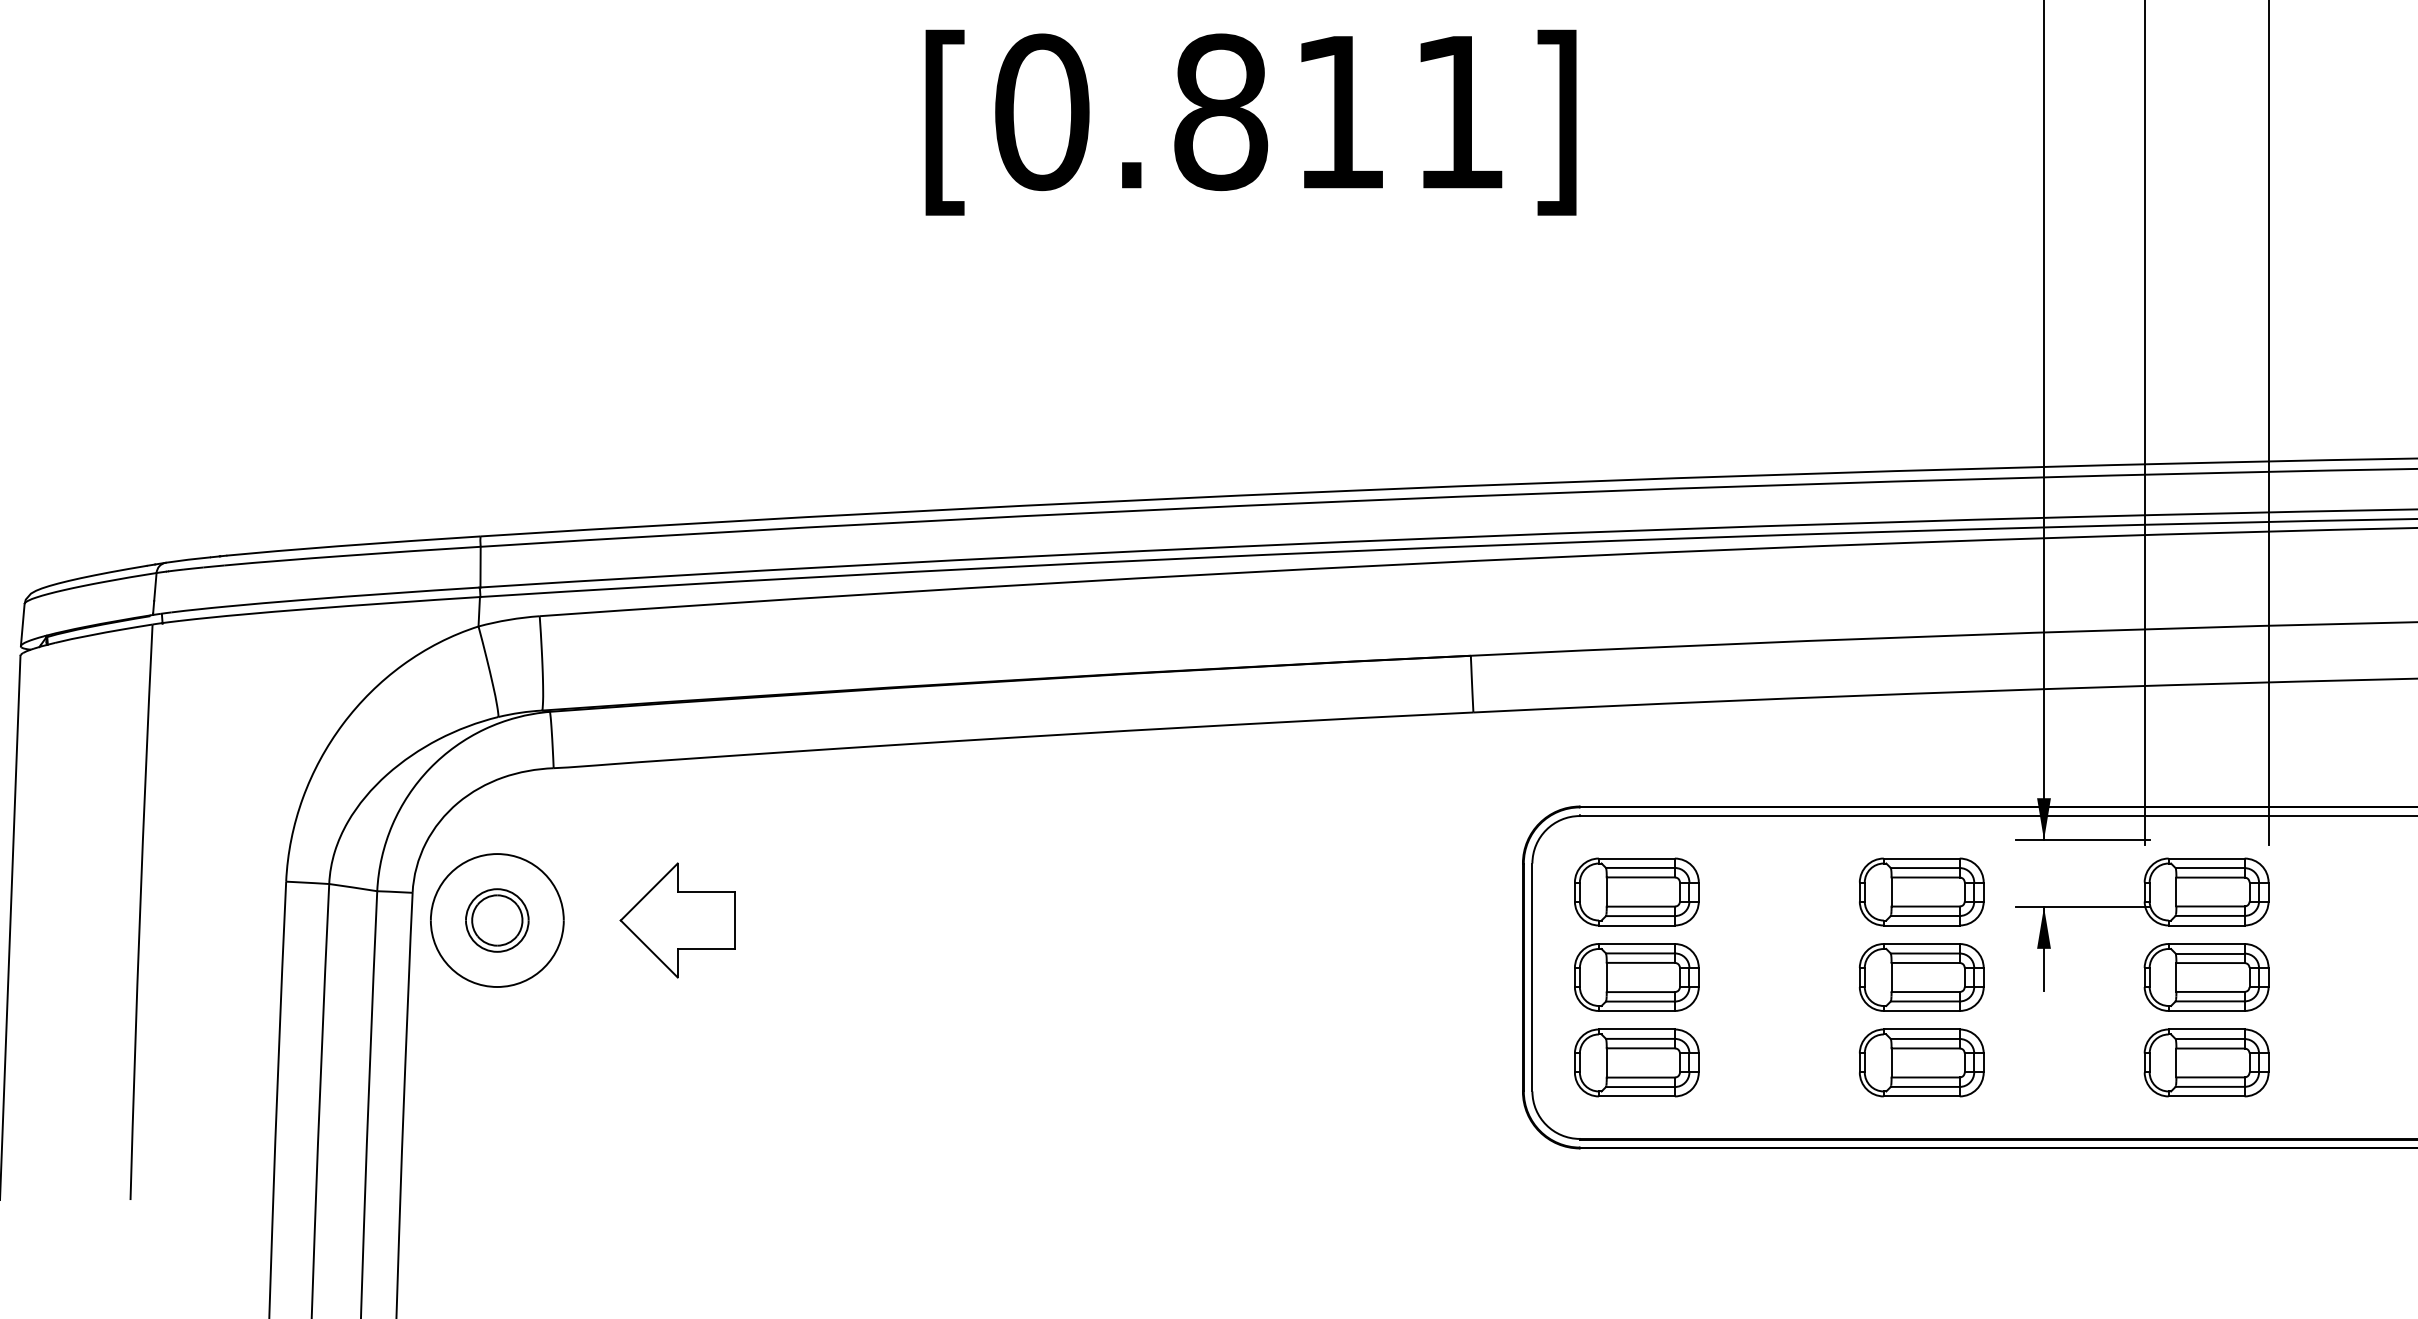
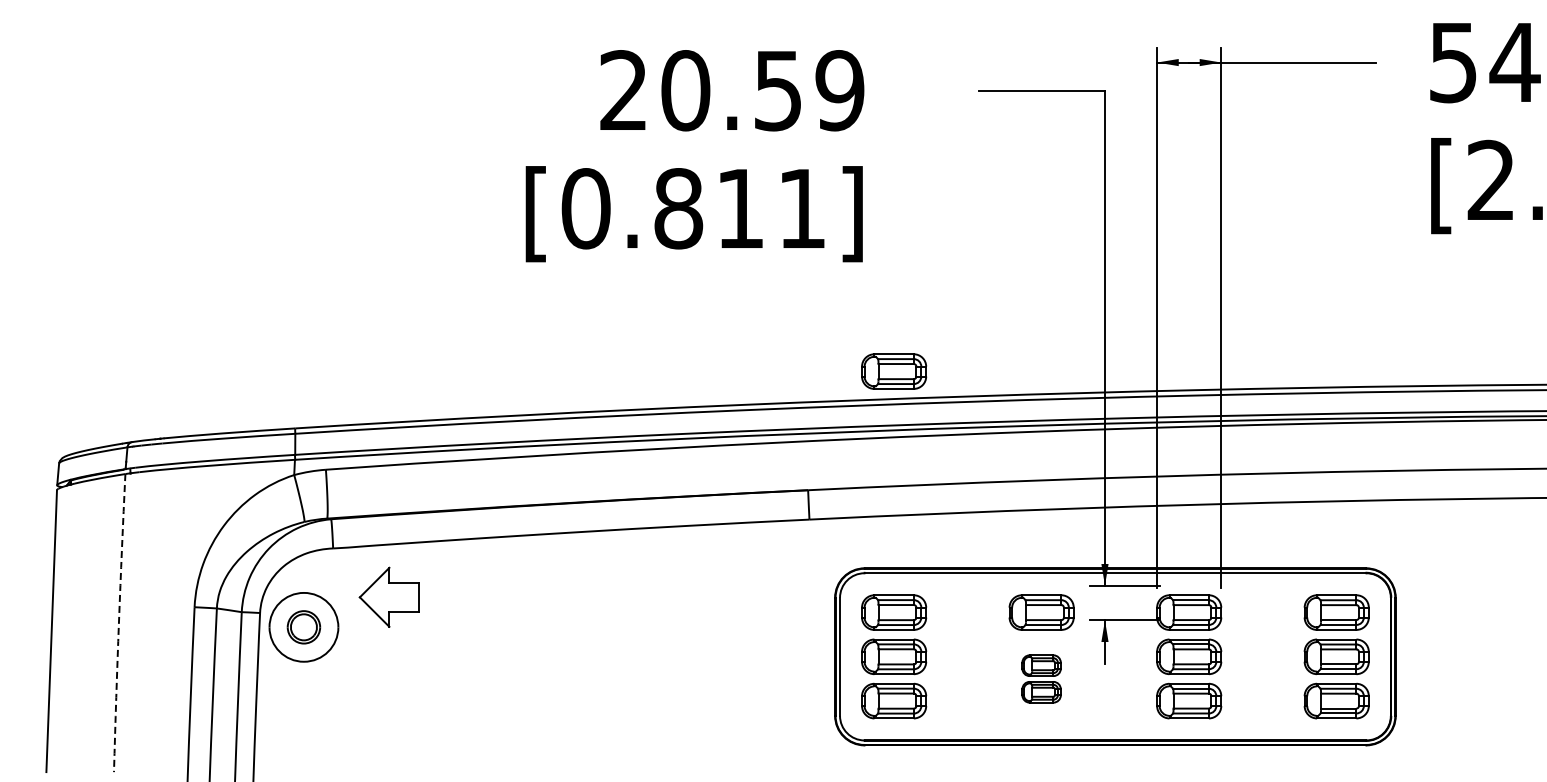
part: (1637, 426) -> (894, 371), added
arc: (139, 913) -> (118, 623), solid -> dashed
part: (676, 918) -> (388, 596), moved
part: (1921, 1019) -> (1041, 678), size x0.6

